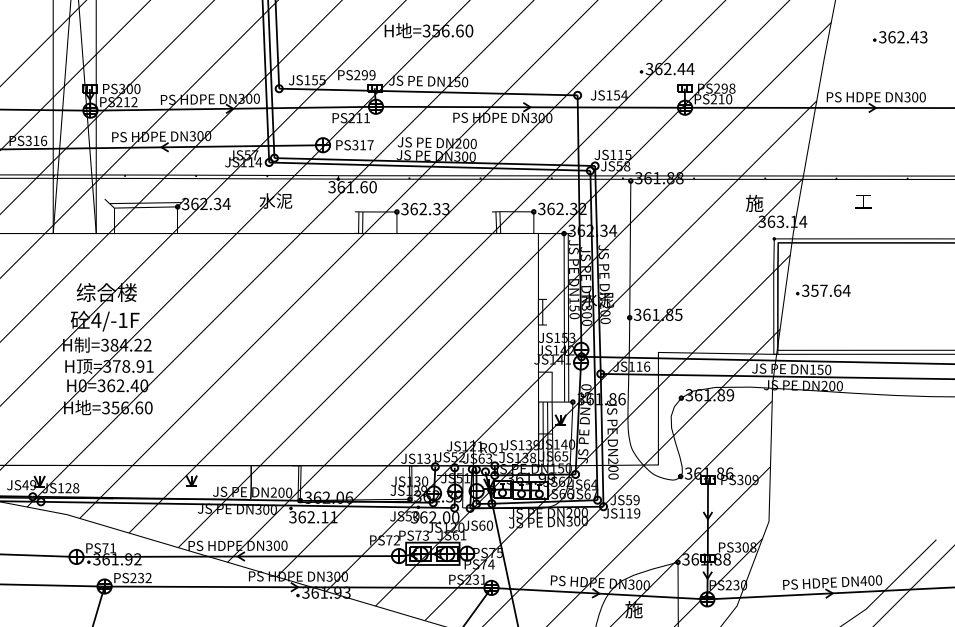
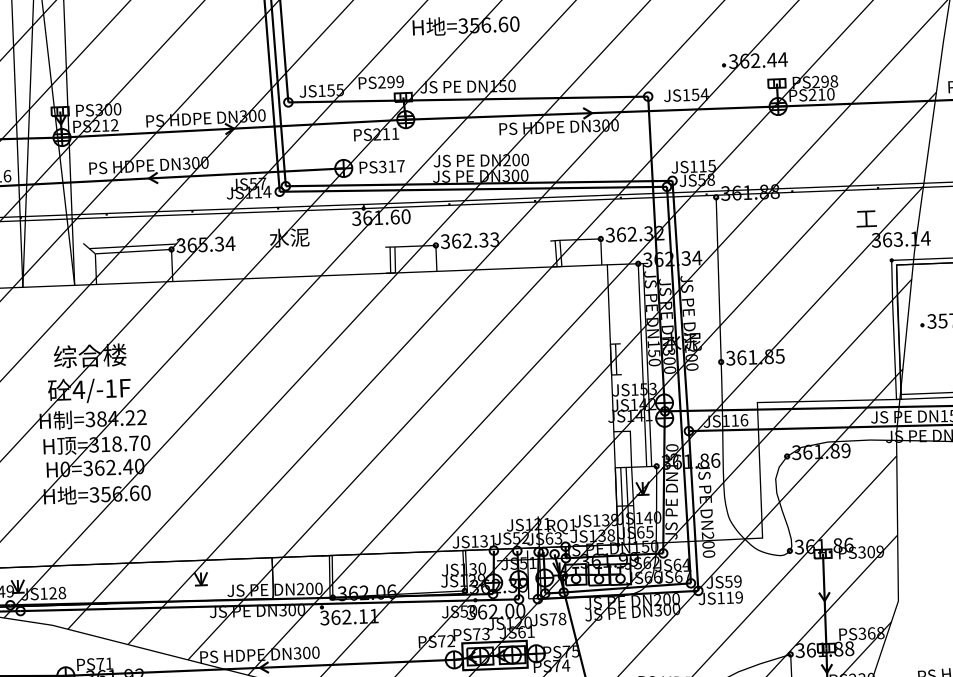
text: (754, 202) -> (866, 217), 施 -> 工
text: (203, 203) -> (202, 244), 362.34 -> 365.34
text: (133, 366) -> (125, 443), =378.91 -> =318.70
text: (486, 525) -> (558, 618), JS60 -> JS78
text: (745, 547) -> (871, 633), PS308 -> PS368

